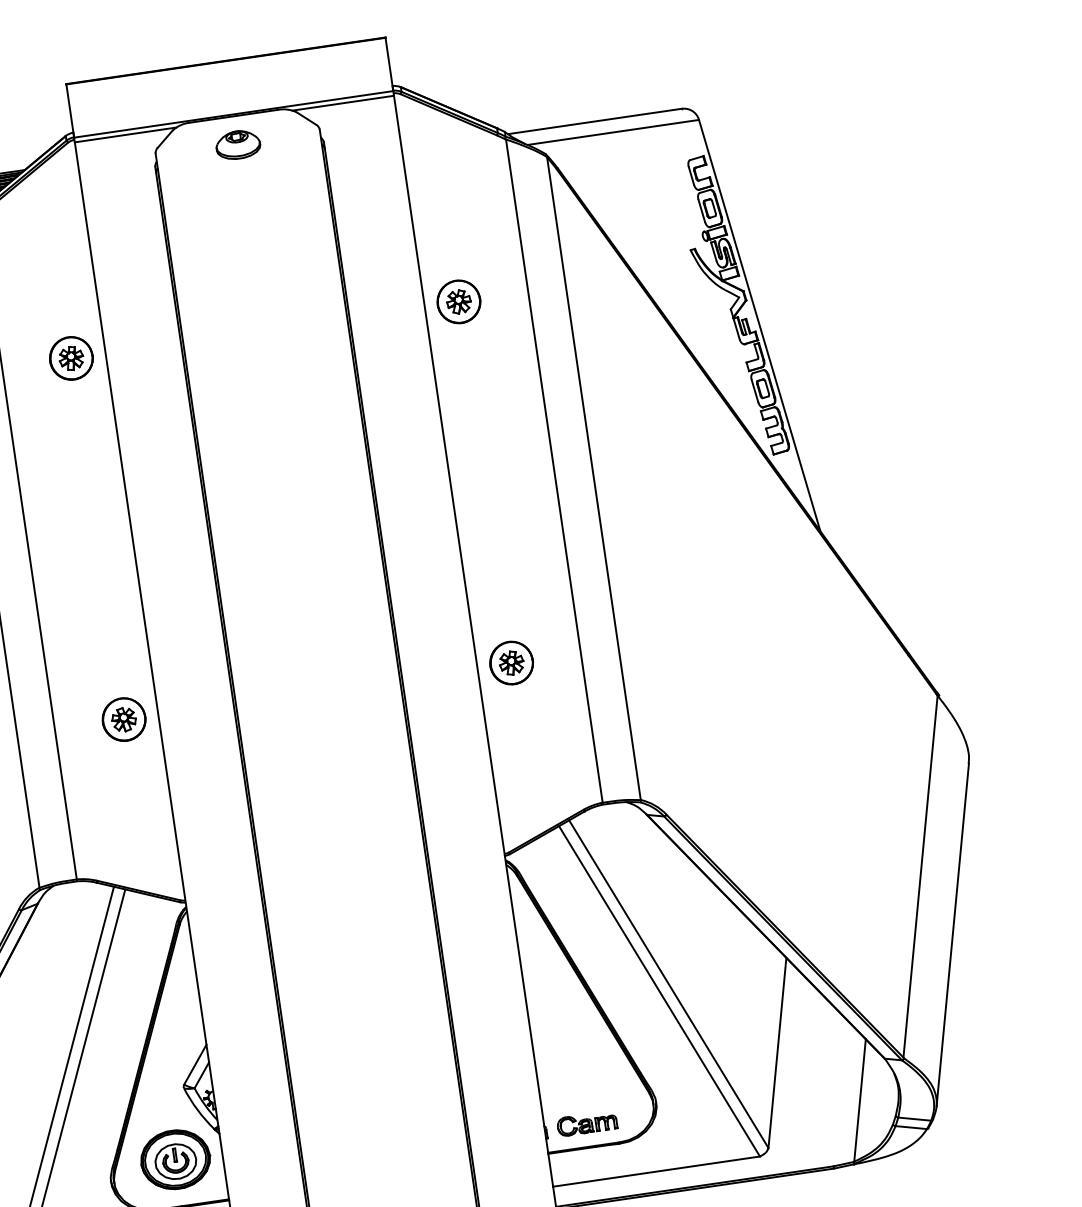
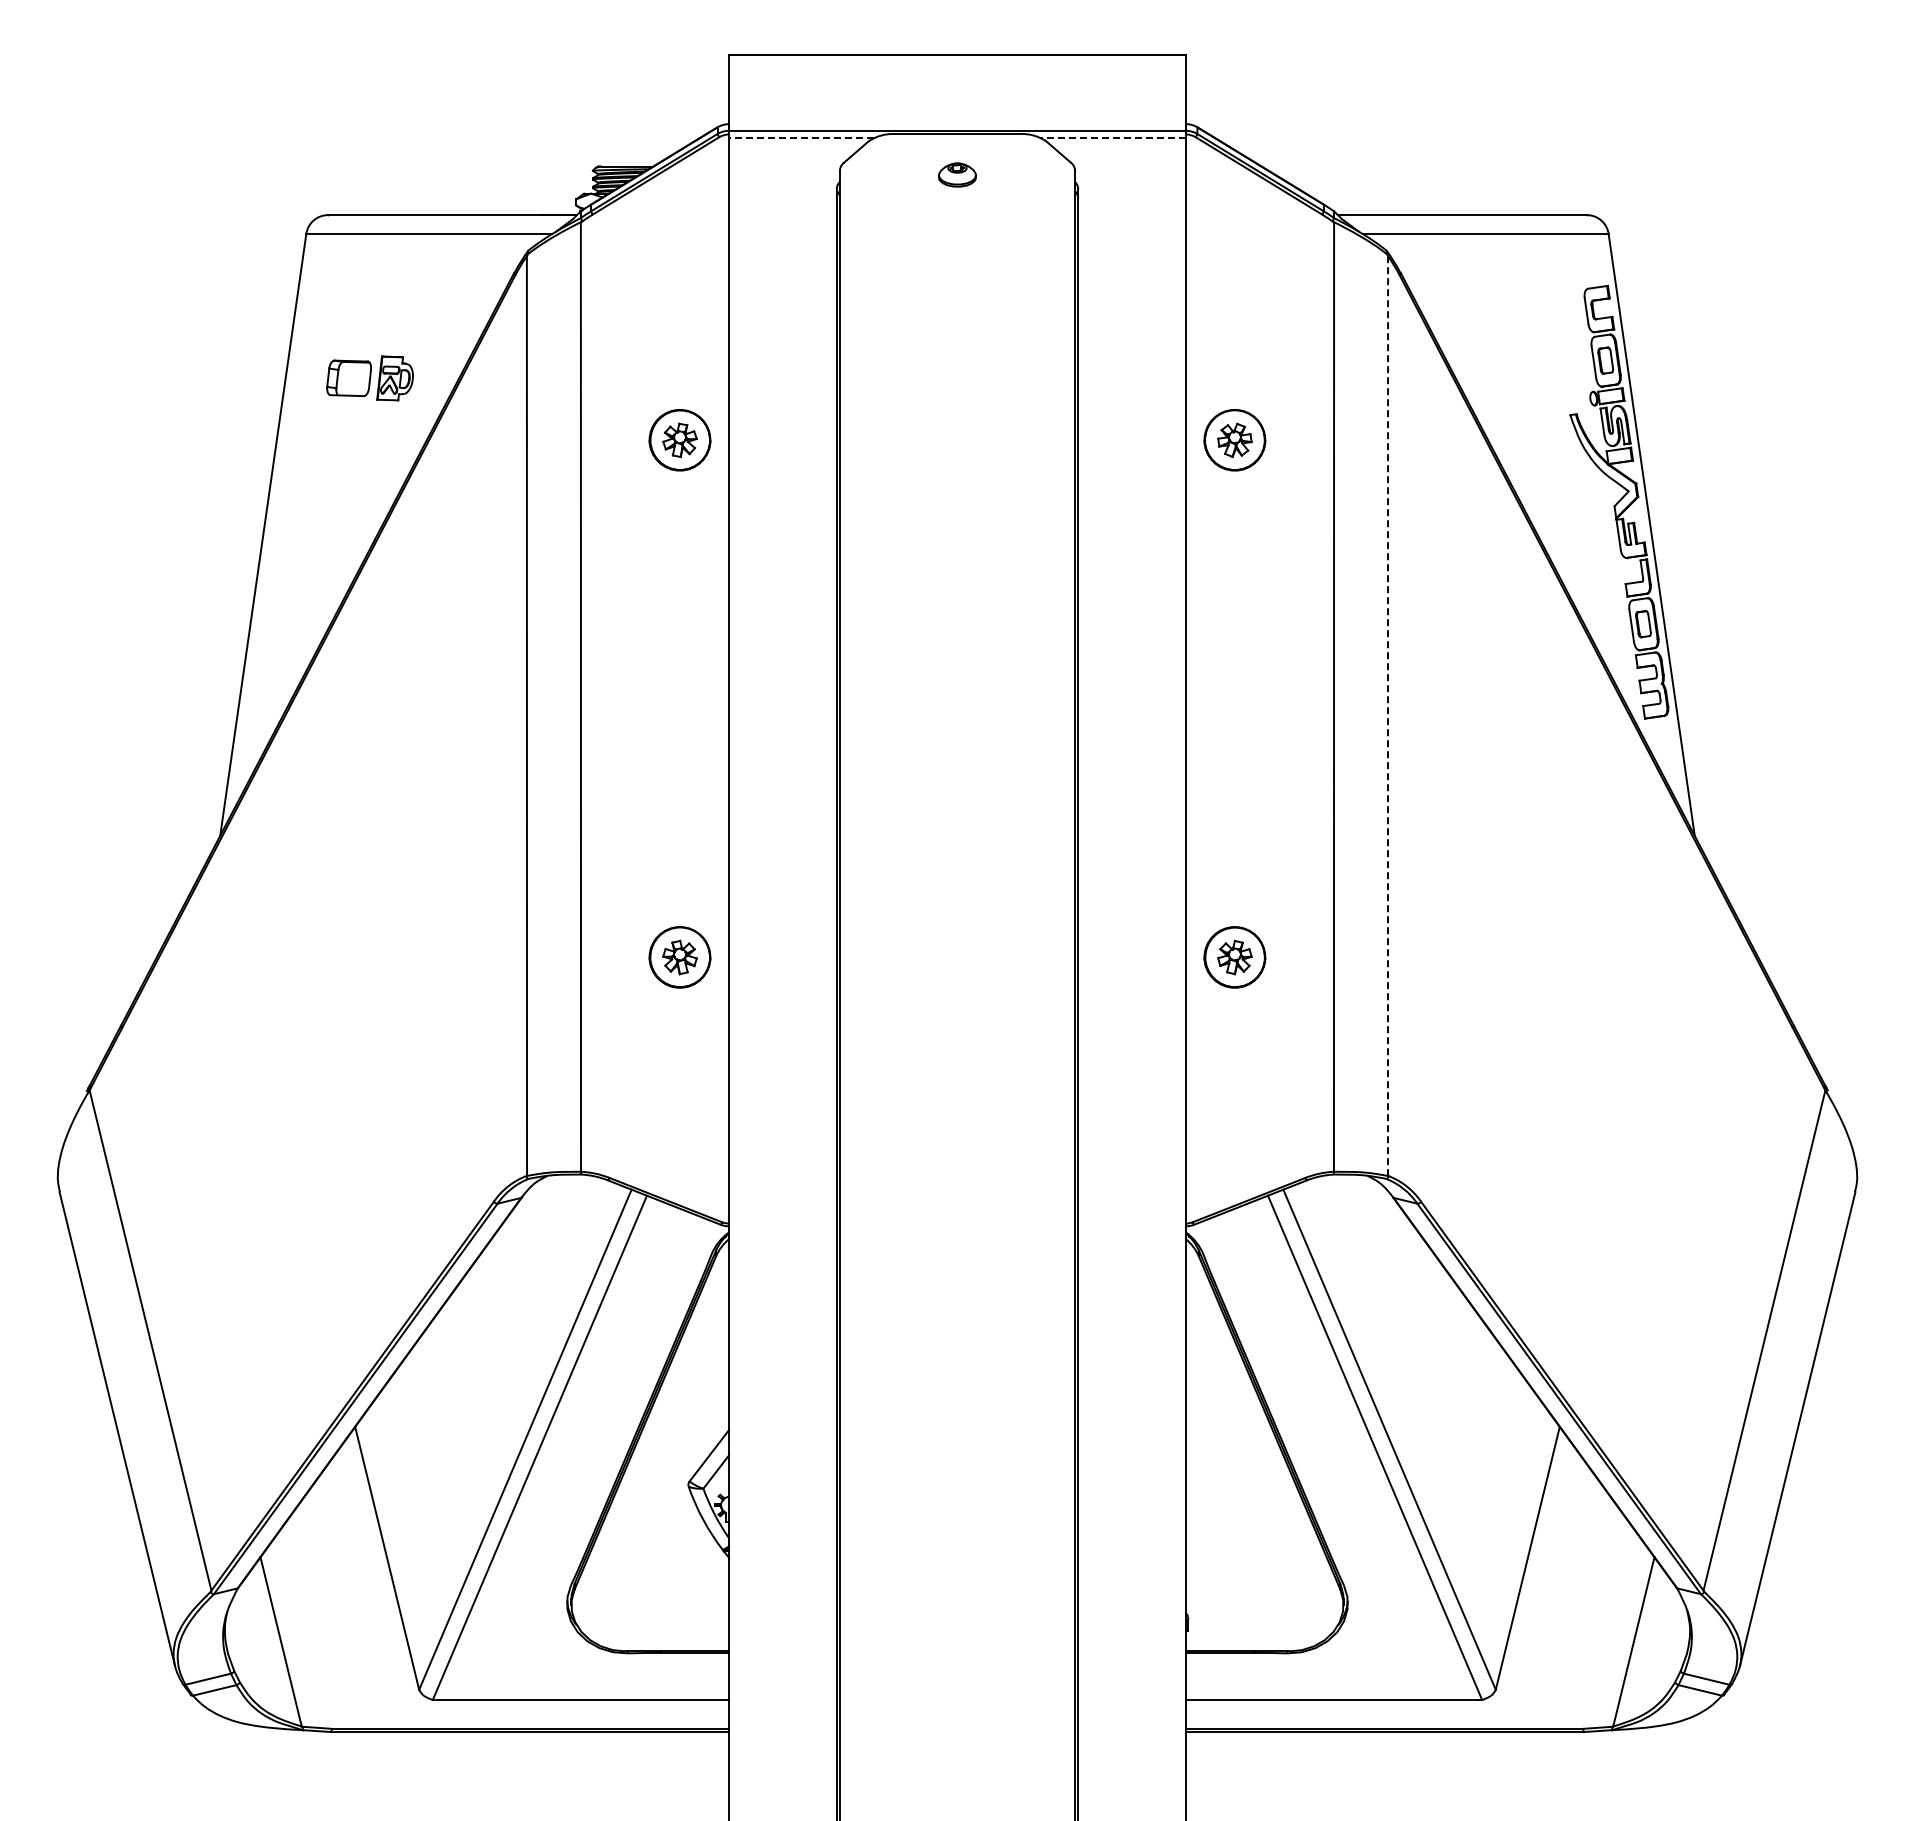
line: (343, 103) -> (1113, 138), solid -> dashed
line: (125, 135) -> (801, 138), solid -> dashed
part: (238, 144) -> (957, 174), size x0.6
line: (594, 478) -> (1388, 715), solid -> dashed
part: (587, 1123) -> (1246, 1618), removed
part: (175, 1159) -> (662, 1584), removed

